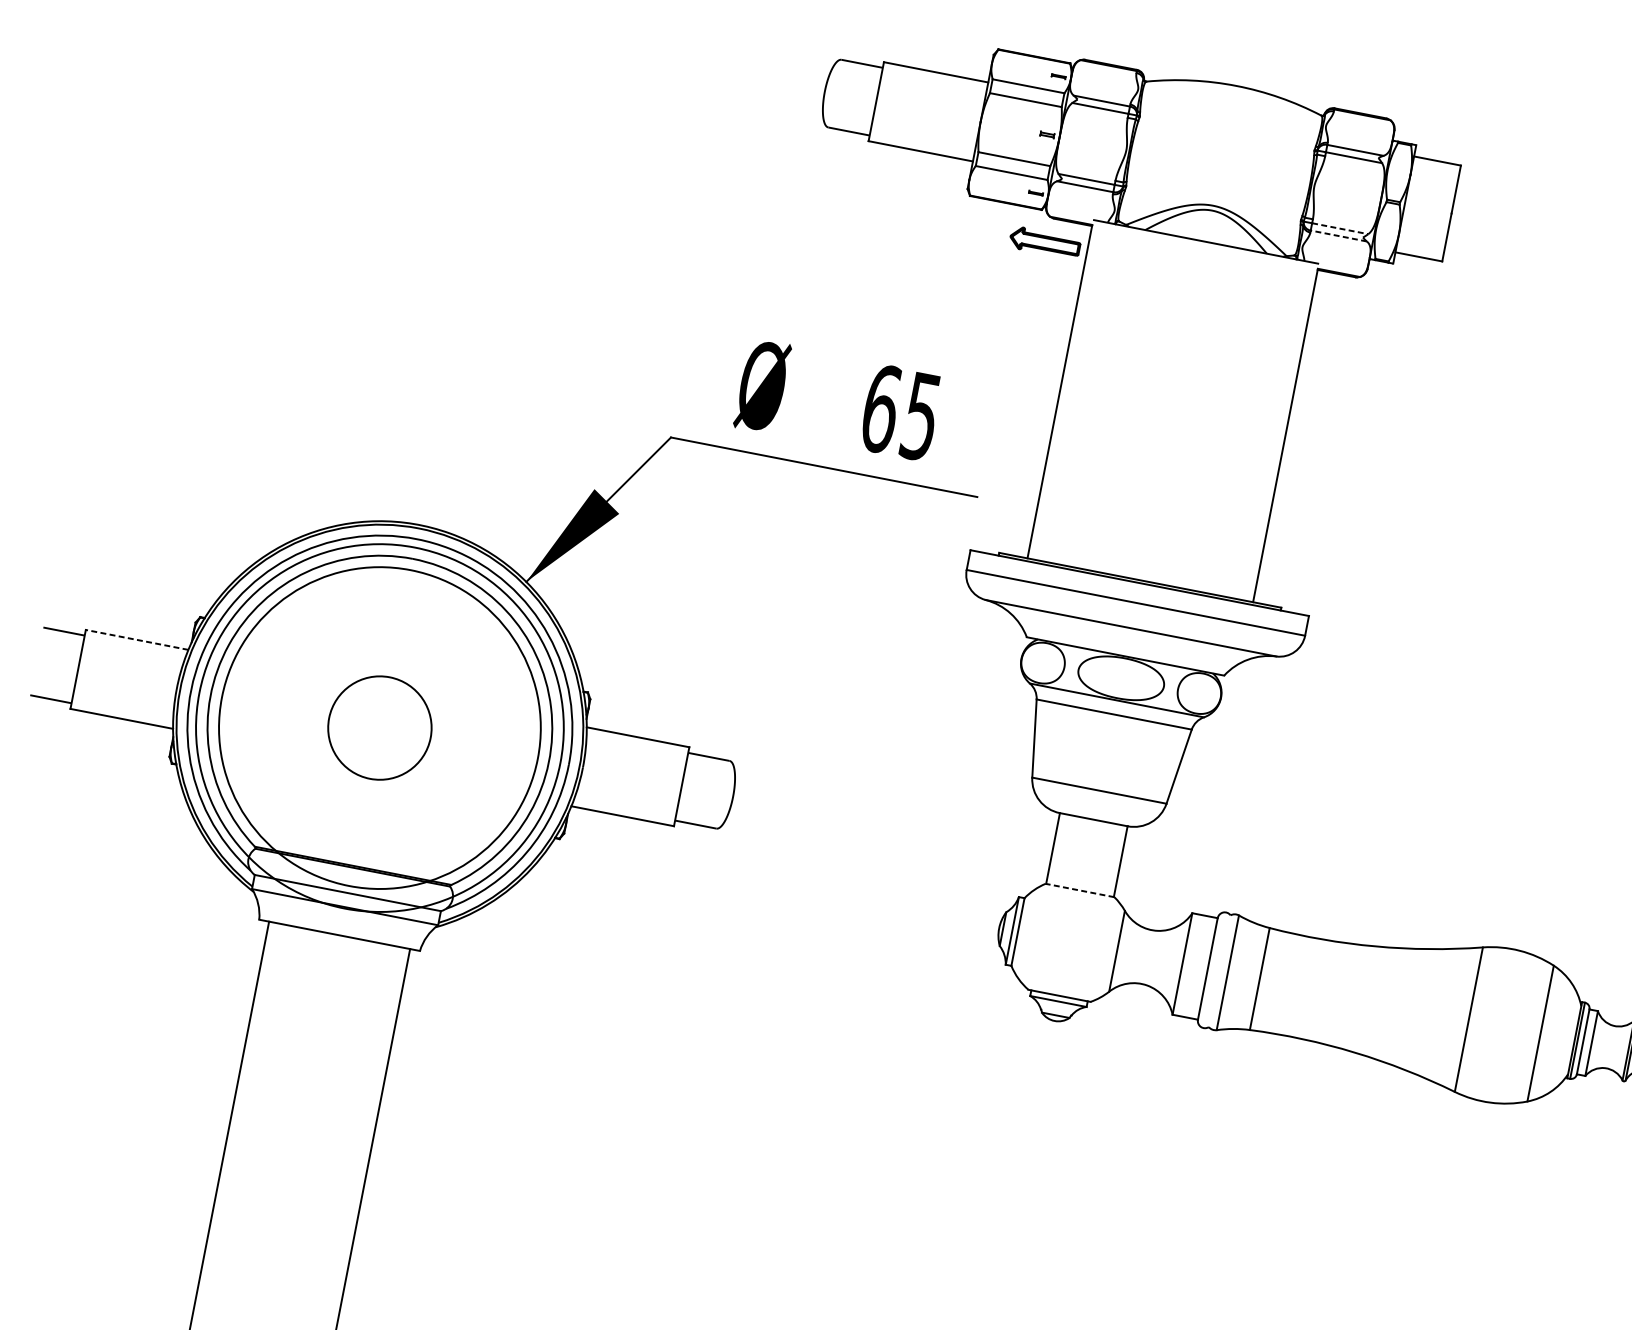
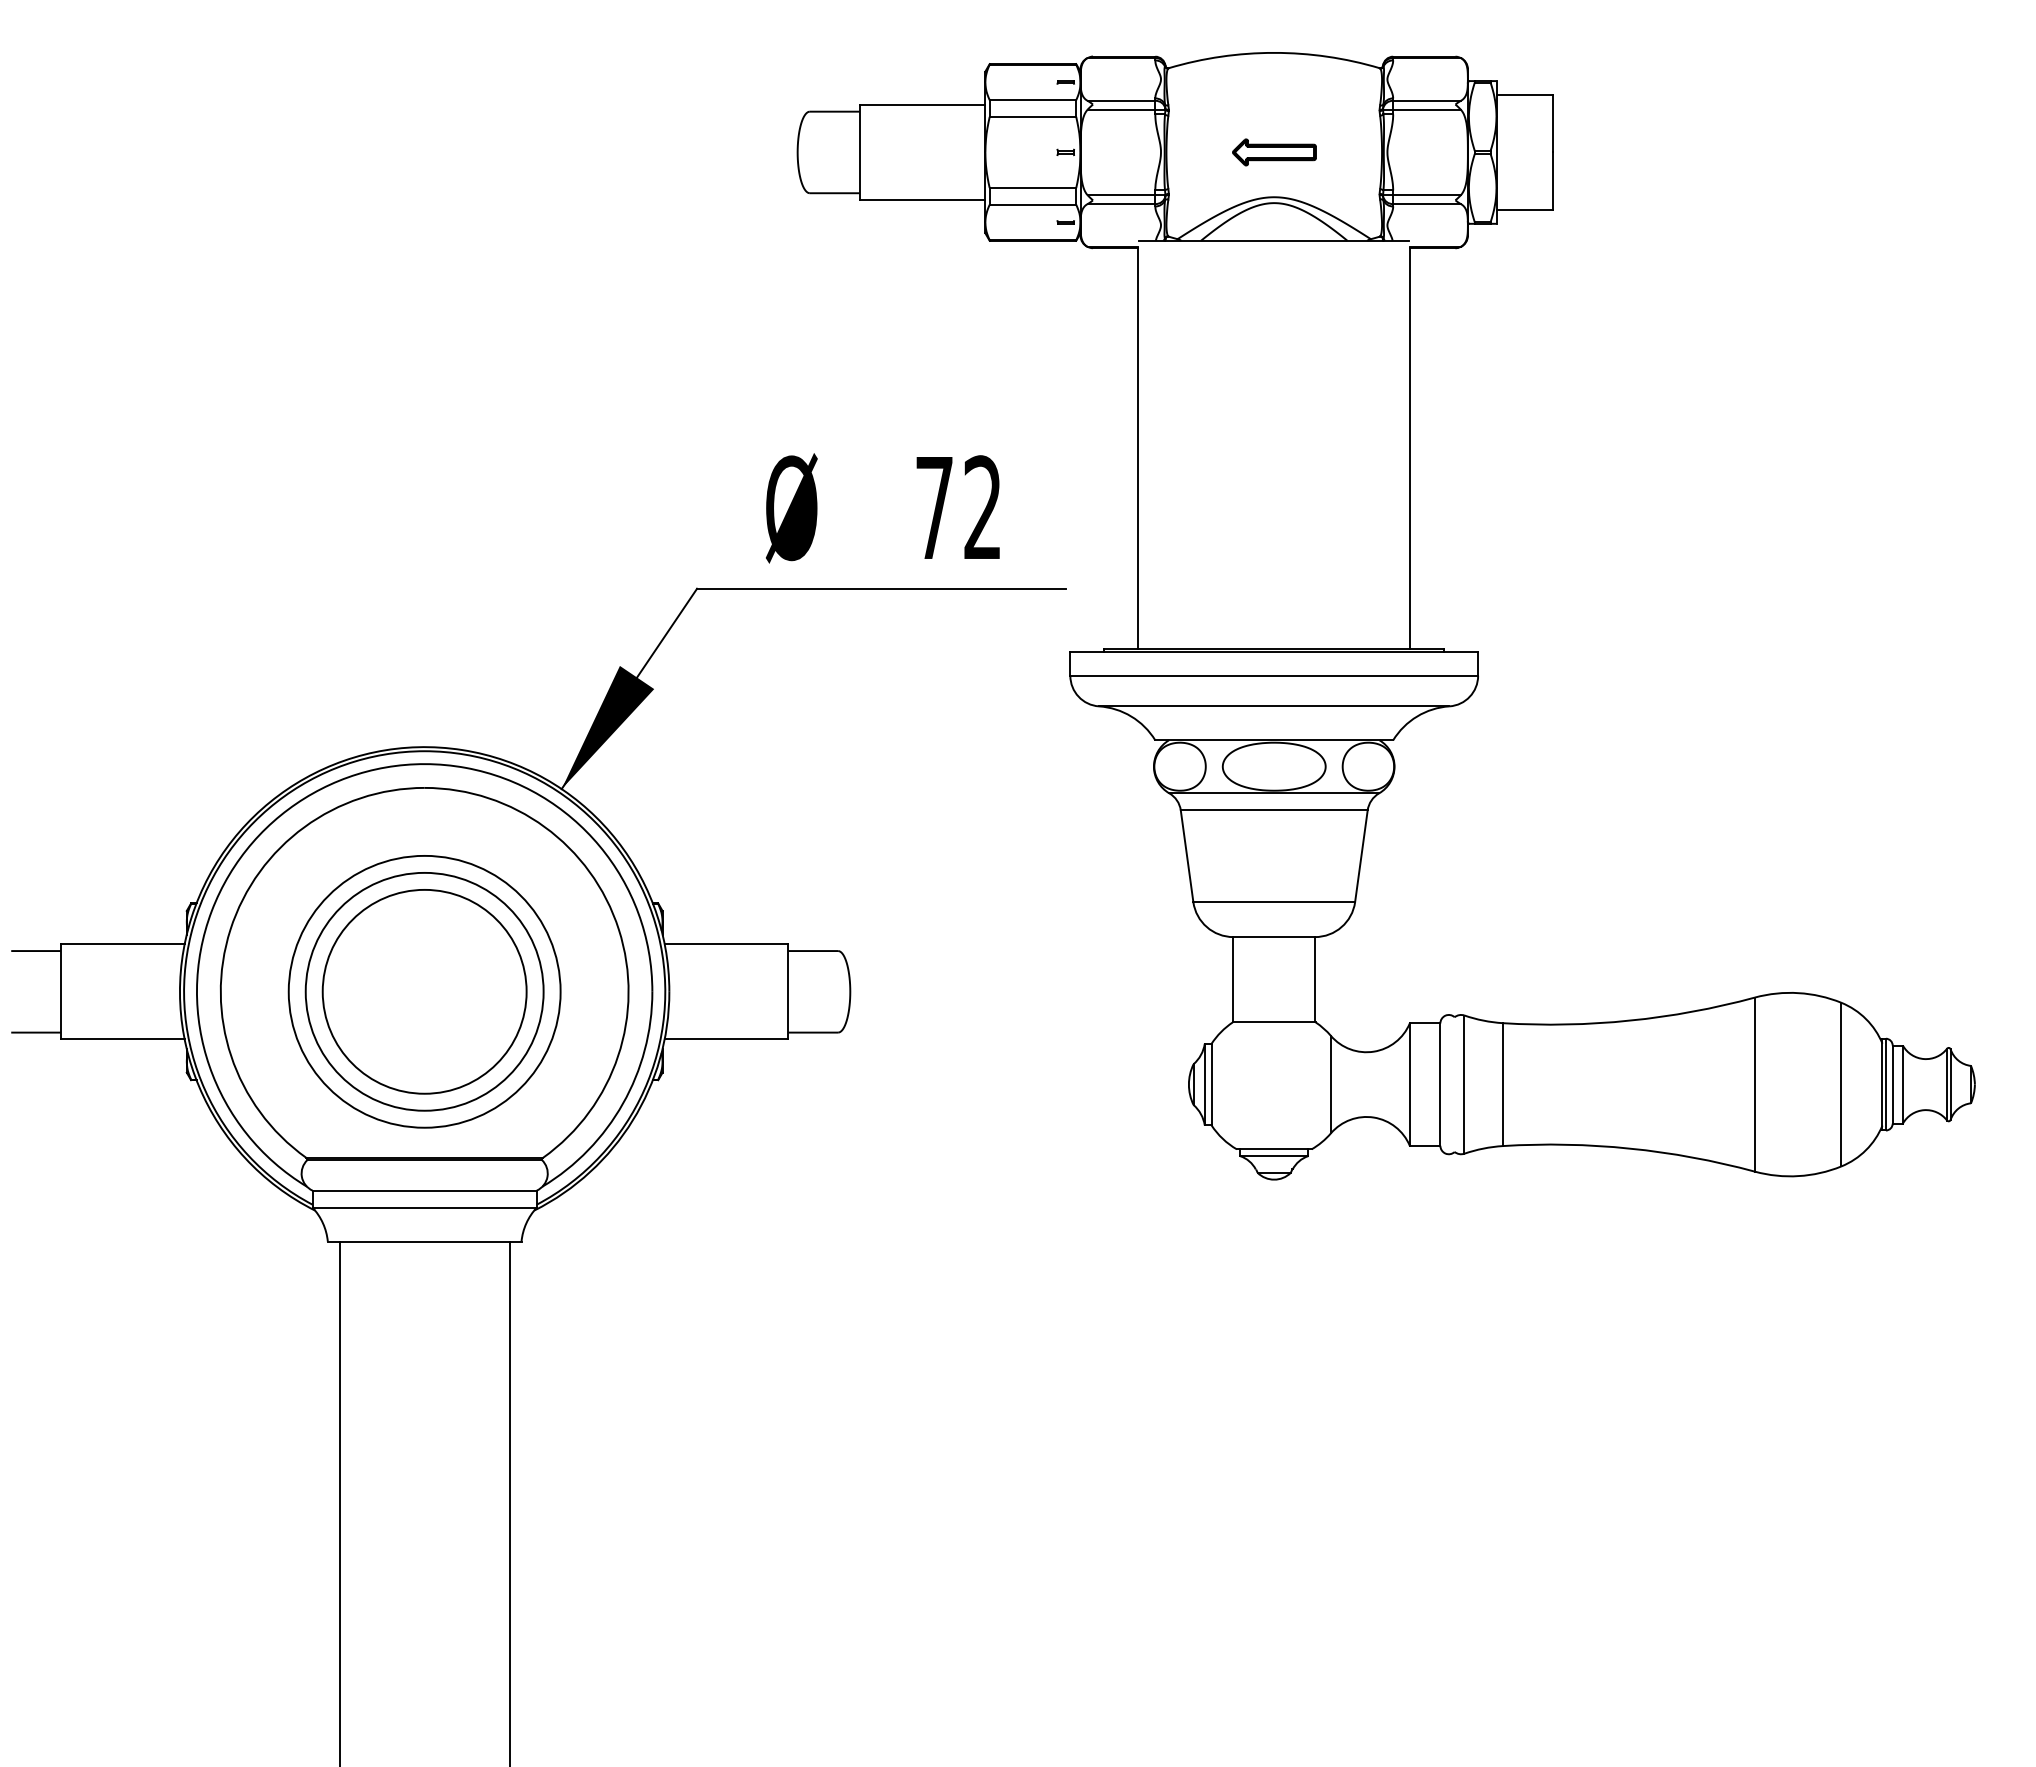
line: (1340, 229) -> (1427, 195), dashed -> solid
line: (1339, 236) -> (1427, 204), dashed -> solid
part: (1045, 243) -> (1274, 152), moved
text: (900, 412) -> (957, 507), 65 -> 72
line: (136, 640) -> (122, 944), dashed -> solid
circle: (379, 727) -> (424, 991), size x0.62
circle: (379, 727) -> (424, 991), size x0.62
circle: (379, 727) -> (424, 991), size x1.67
line: (1079, 890) -> (1273, 1022), dashed -> solid

